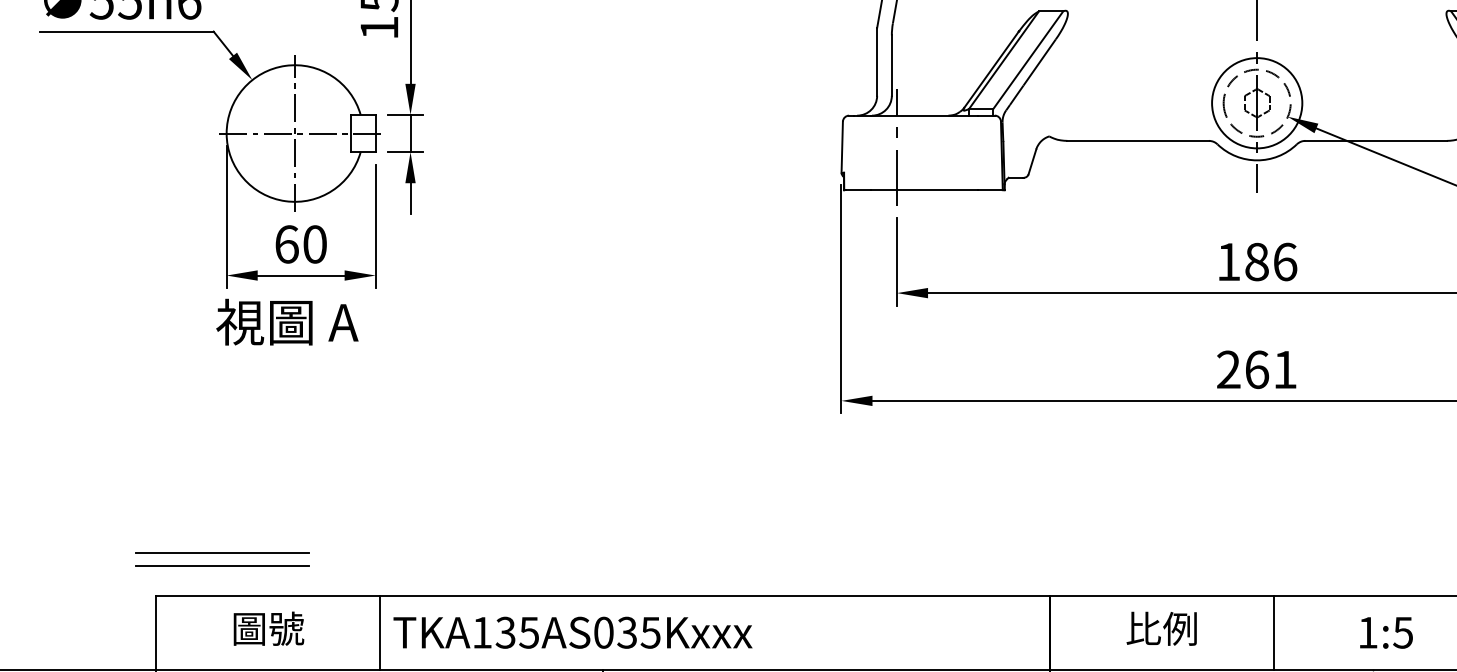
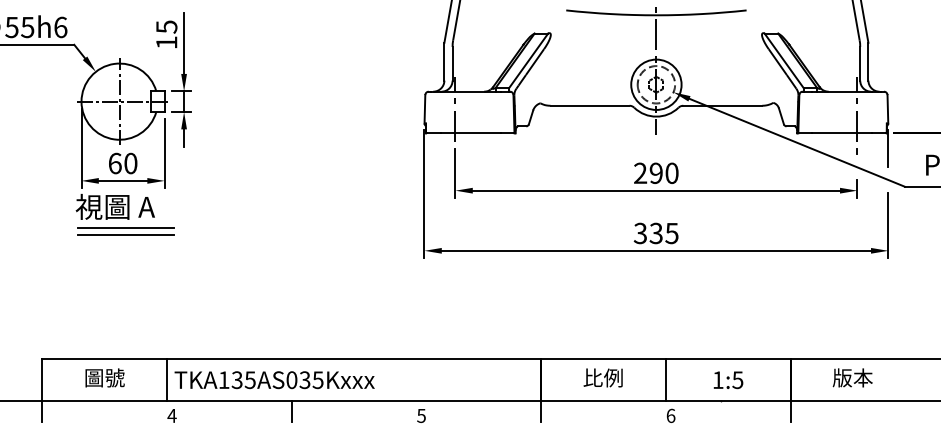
text: (1257, 260) -> (656, 172), 186 -> 290
text: (1255, 369) -> (655, 233), 261 -> 335
part: (221, 559) -> (125, 231), moved

